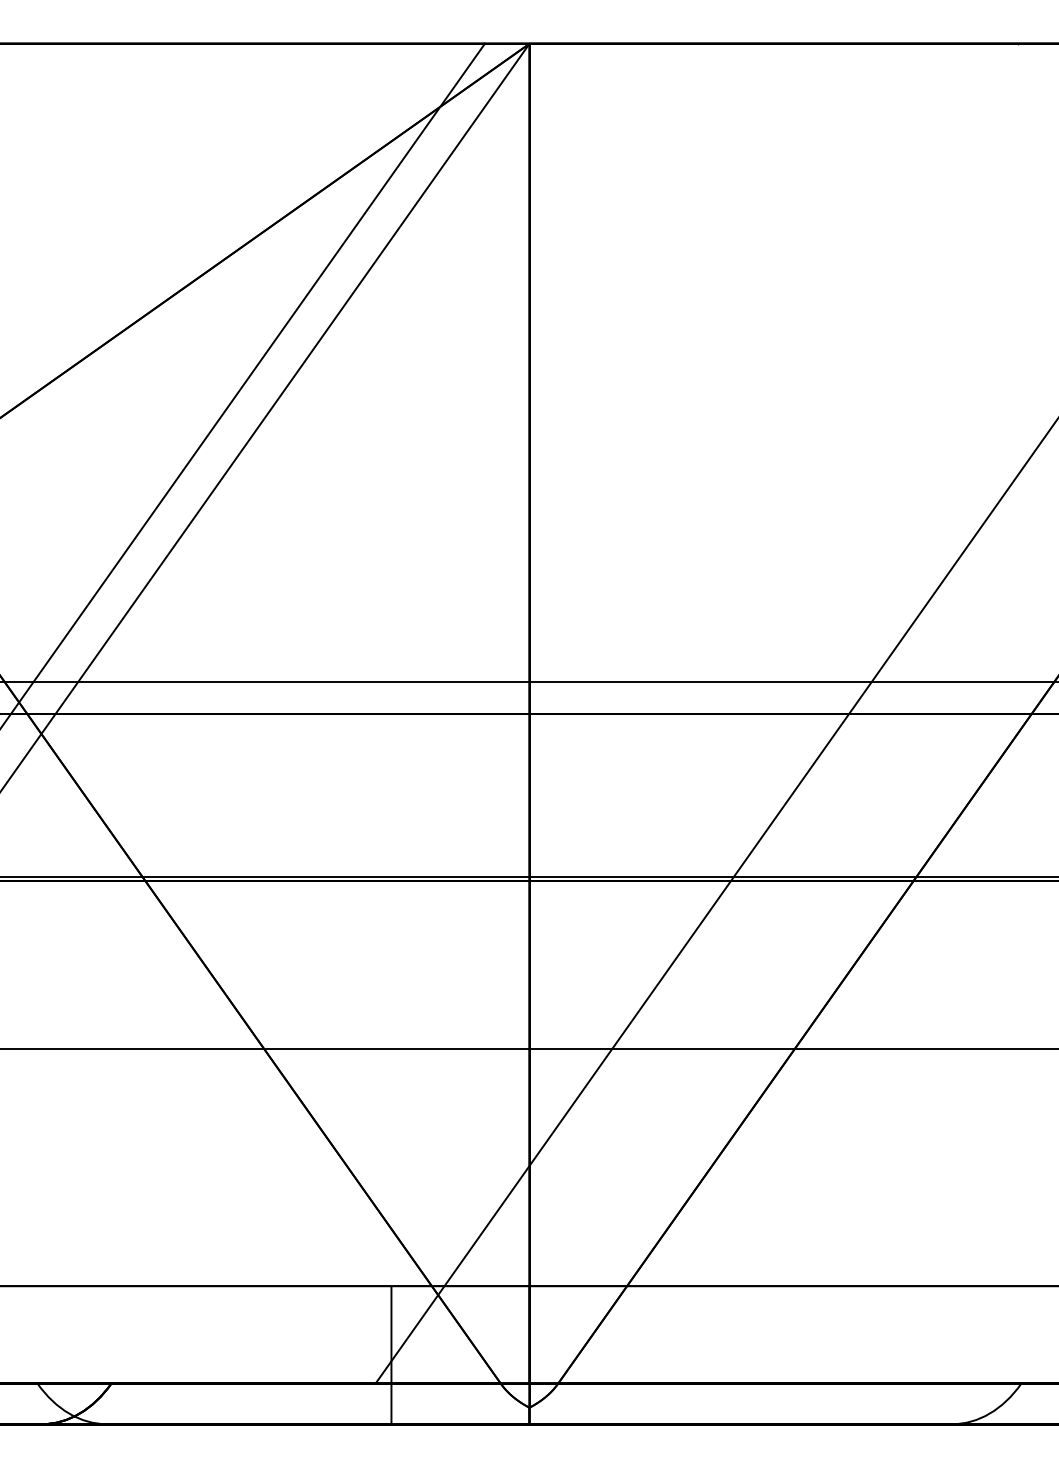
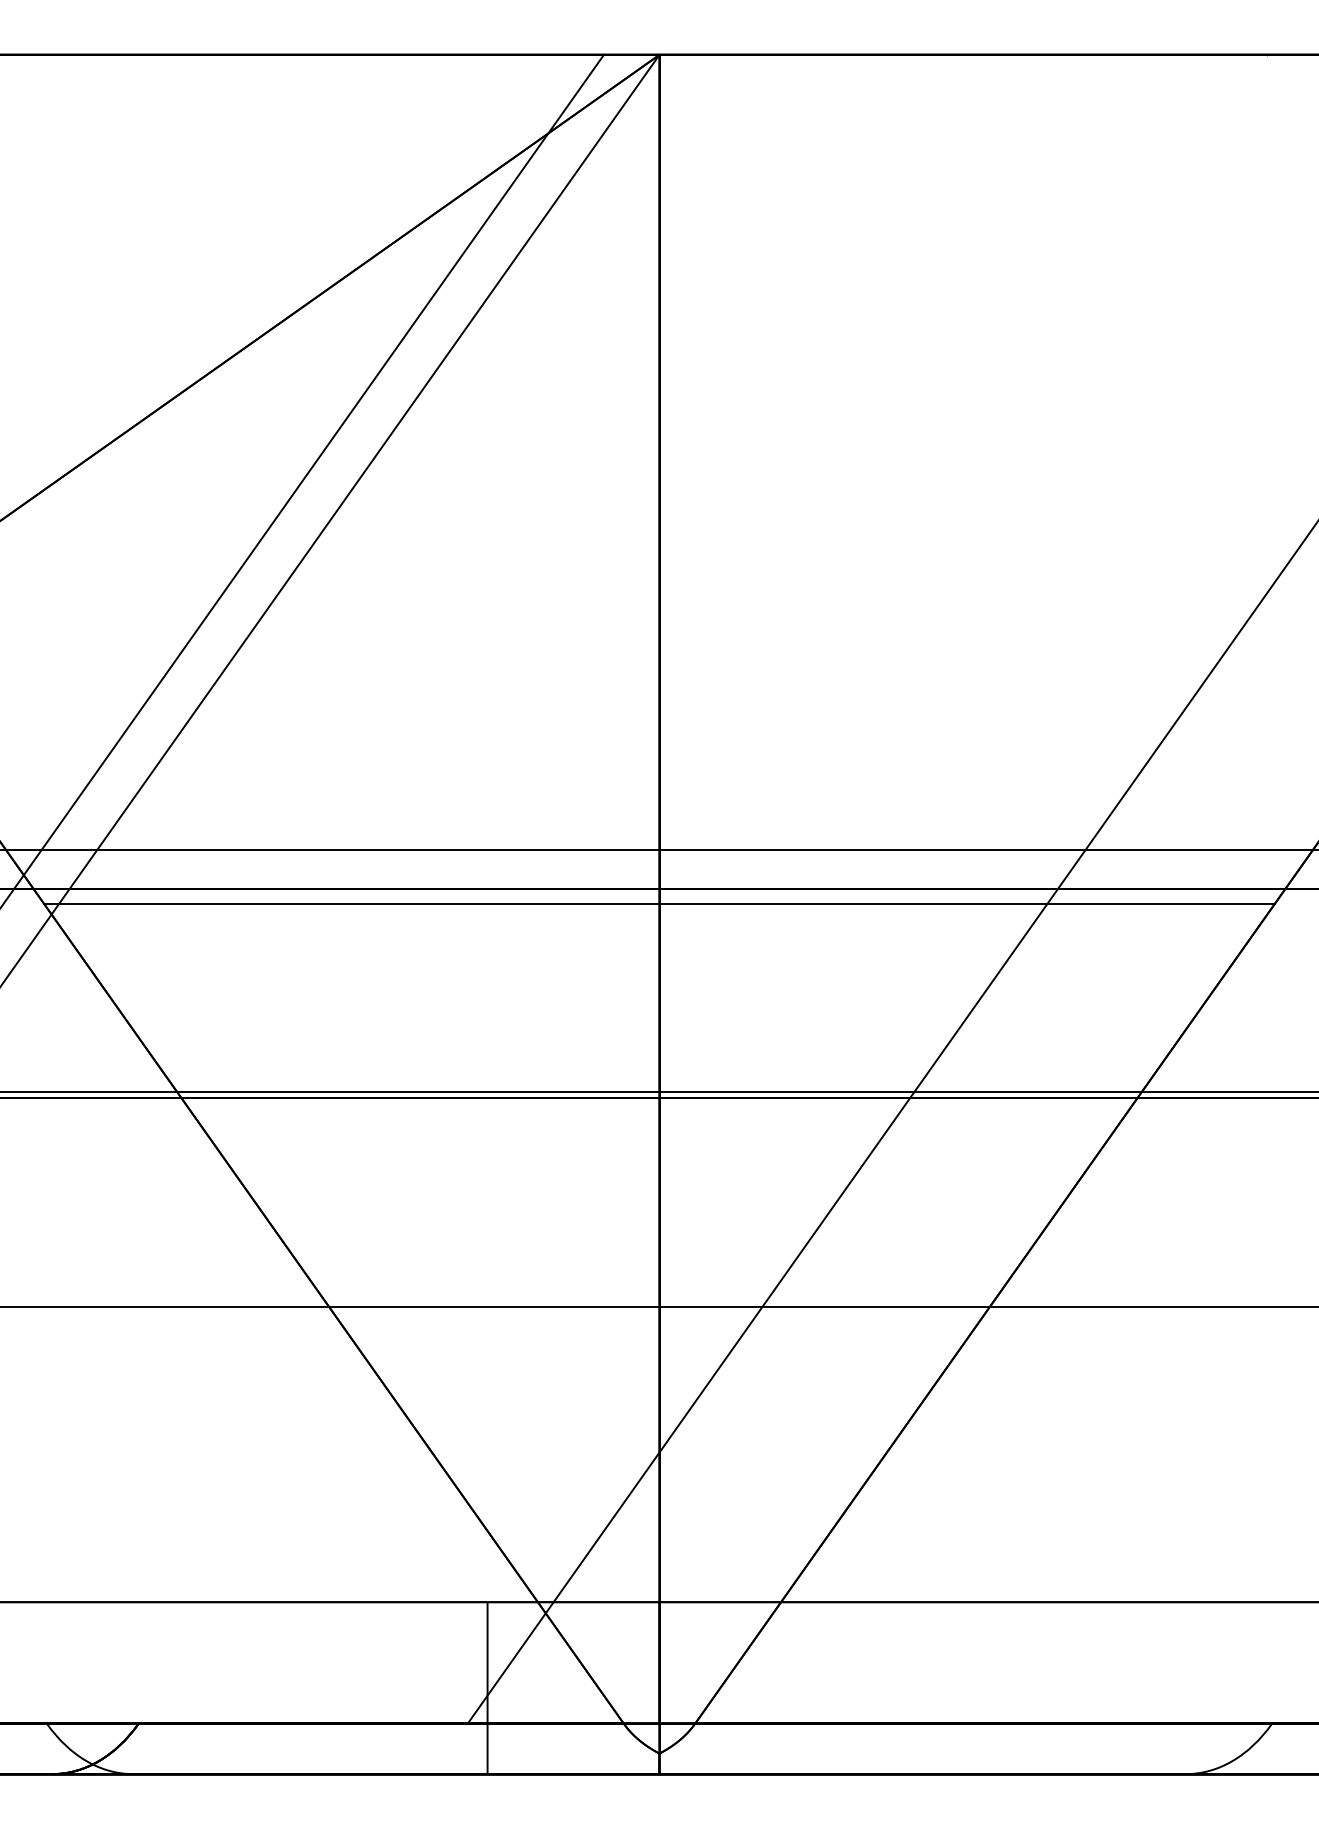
line: (529, 725) -> (659, 904), added

